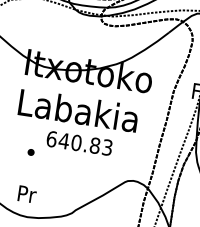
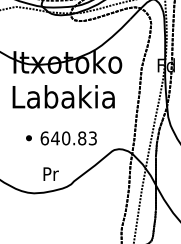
text: (79, 143) -> (68, 138), moved
text: (26, 193) -> (50, 173), moved

